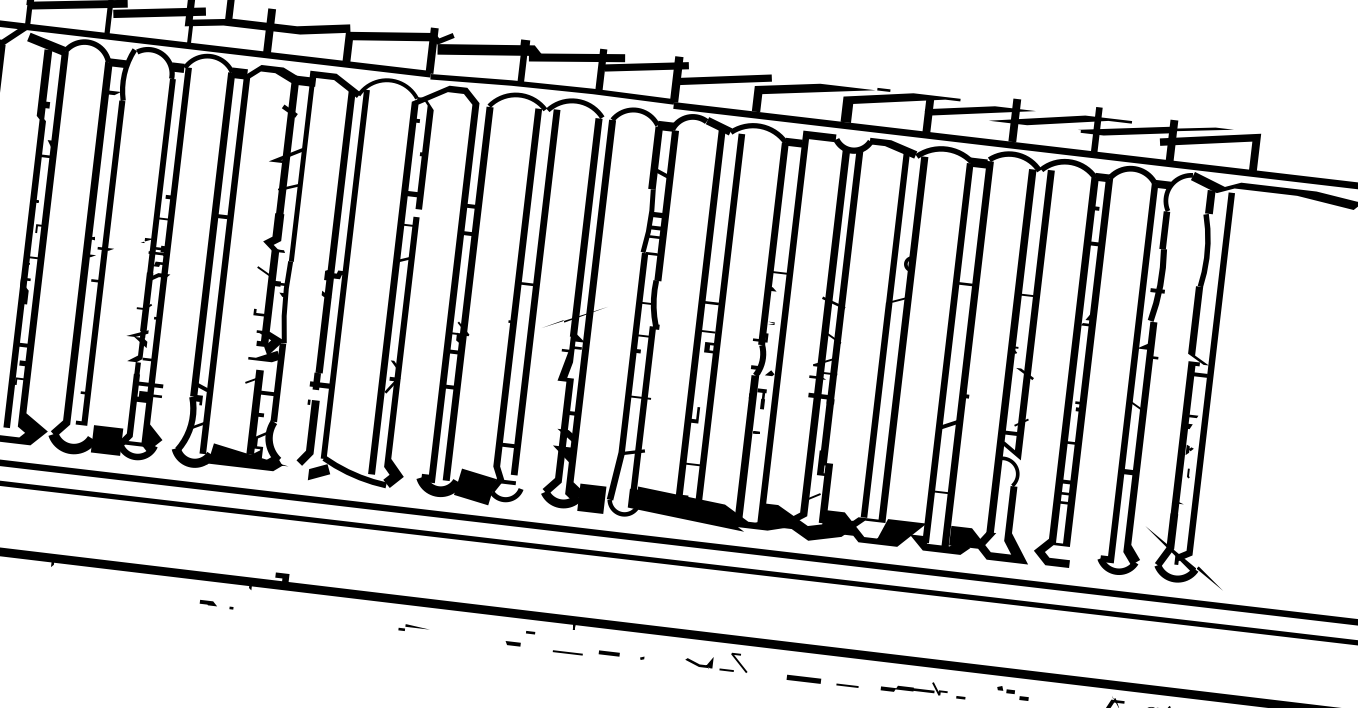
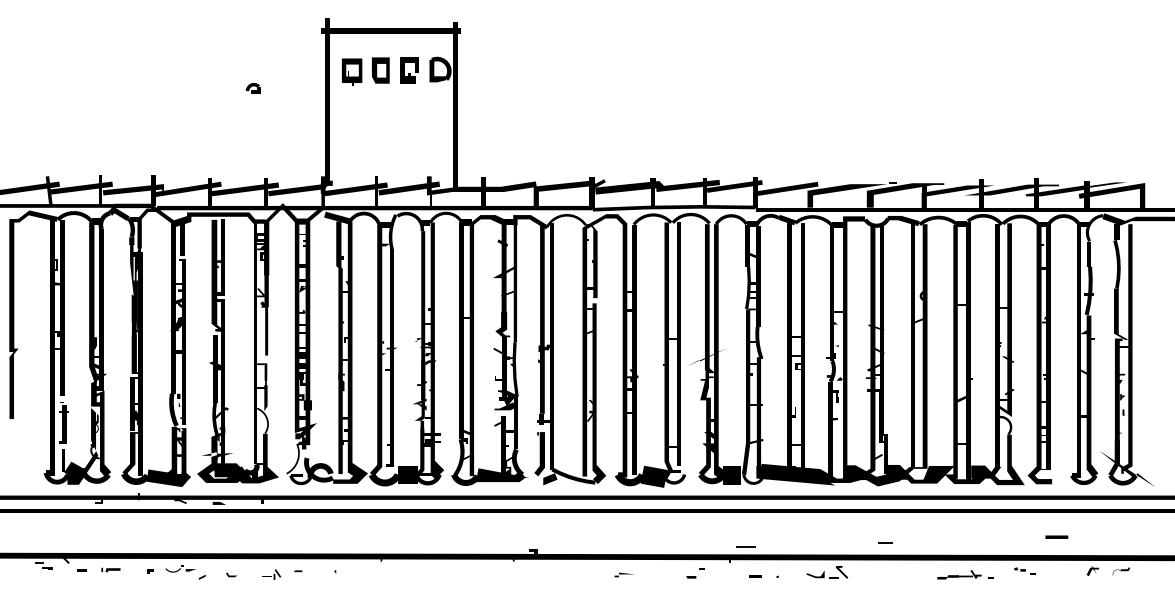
curve: (216, 604) -> (492, 574), removed
line: (567, 651) -> (745, 546), moved
line: (803, 678) -> (1056, 536), moved
line: (848, 684) -> (885, 542), moved

